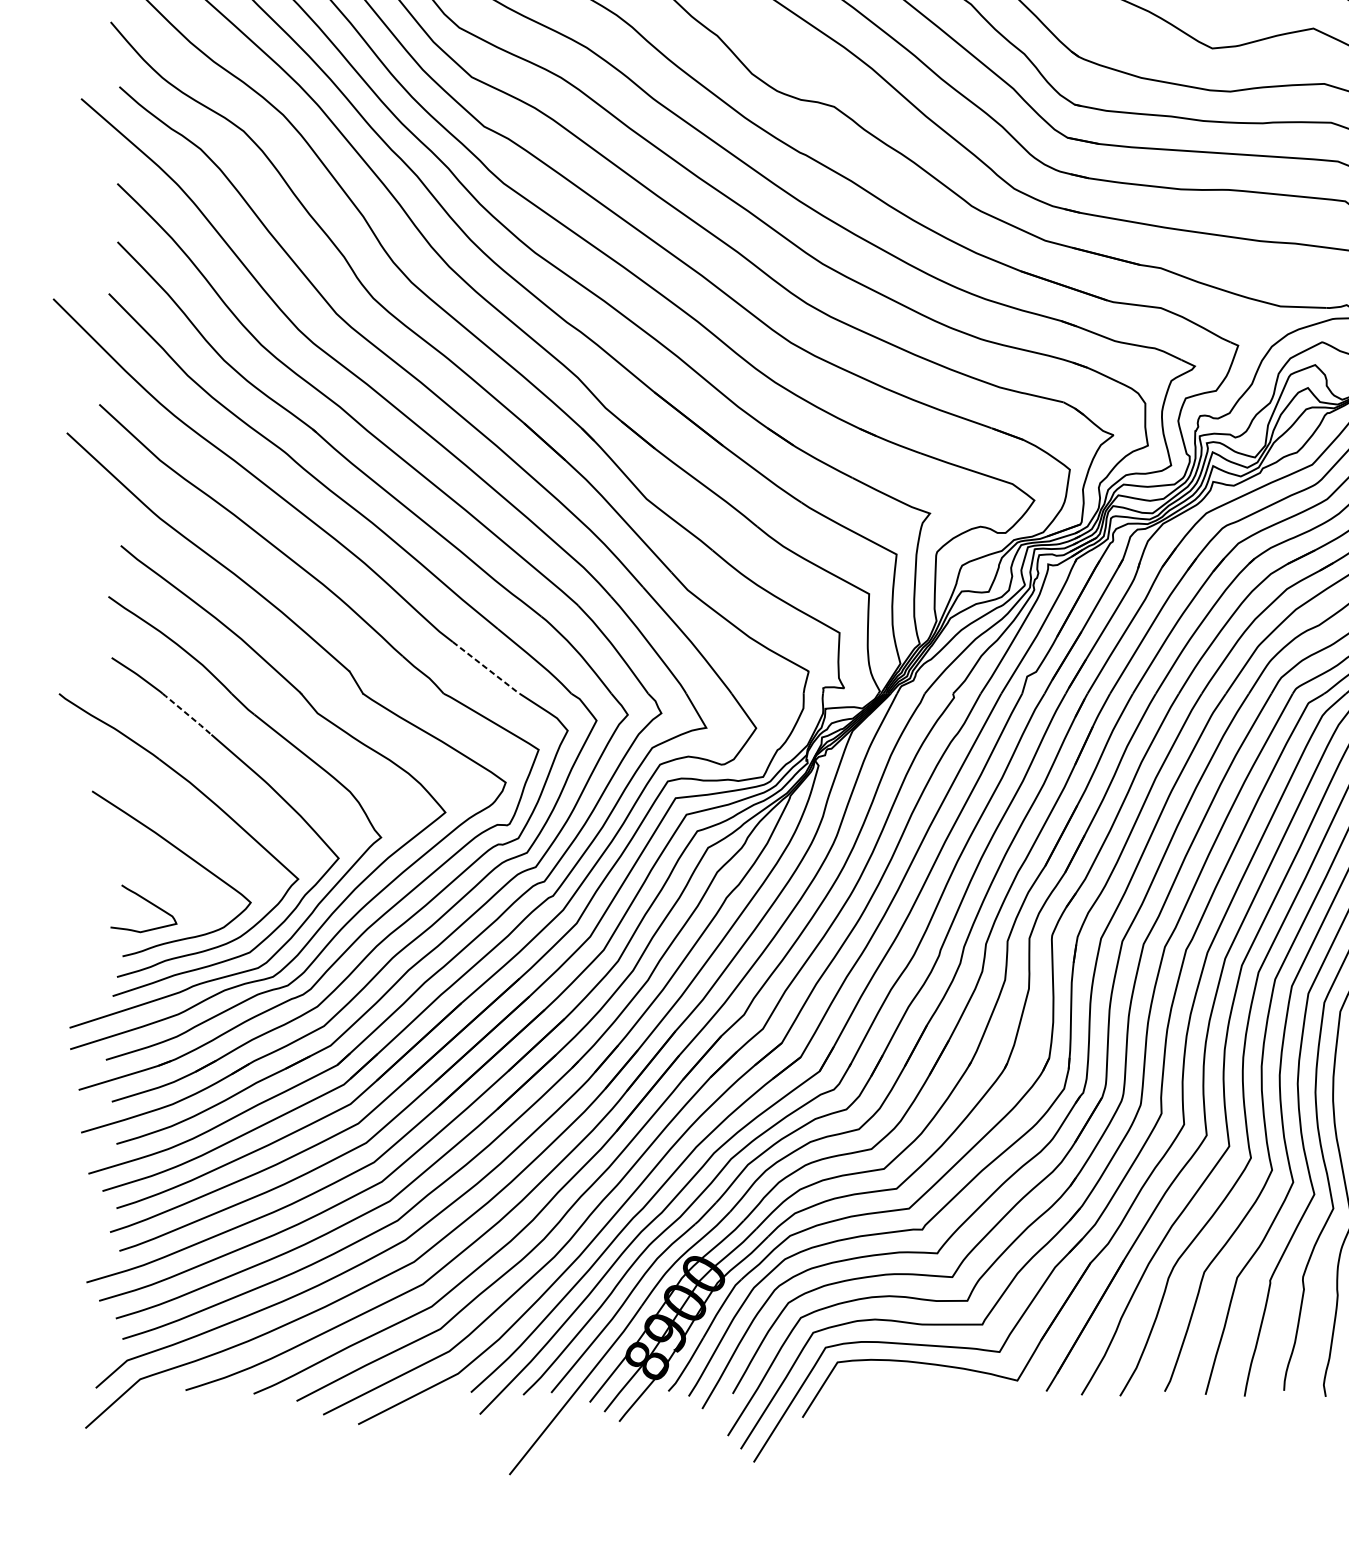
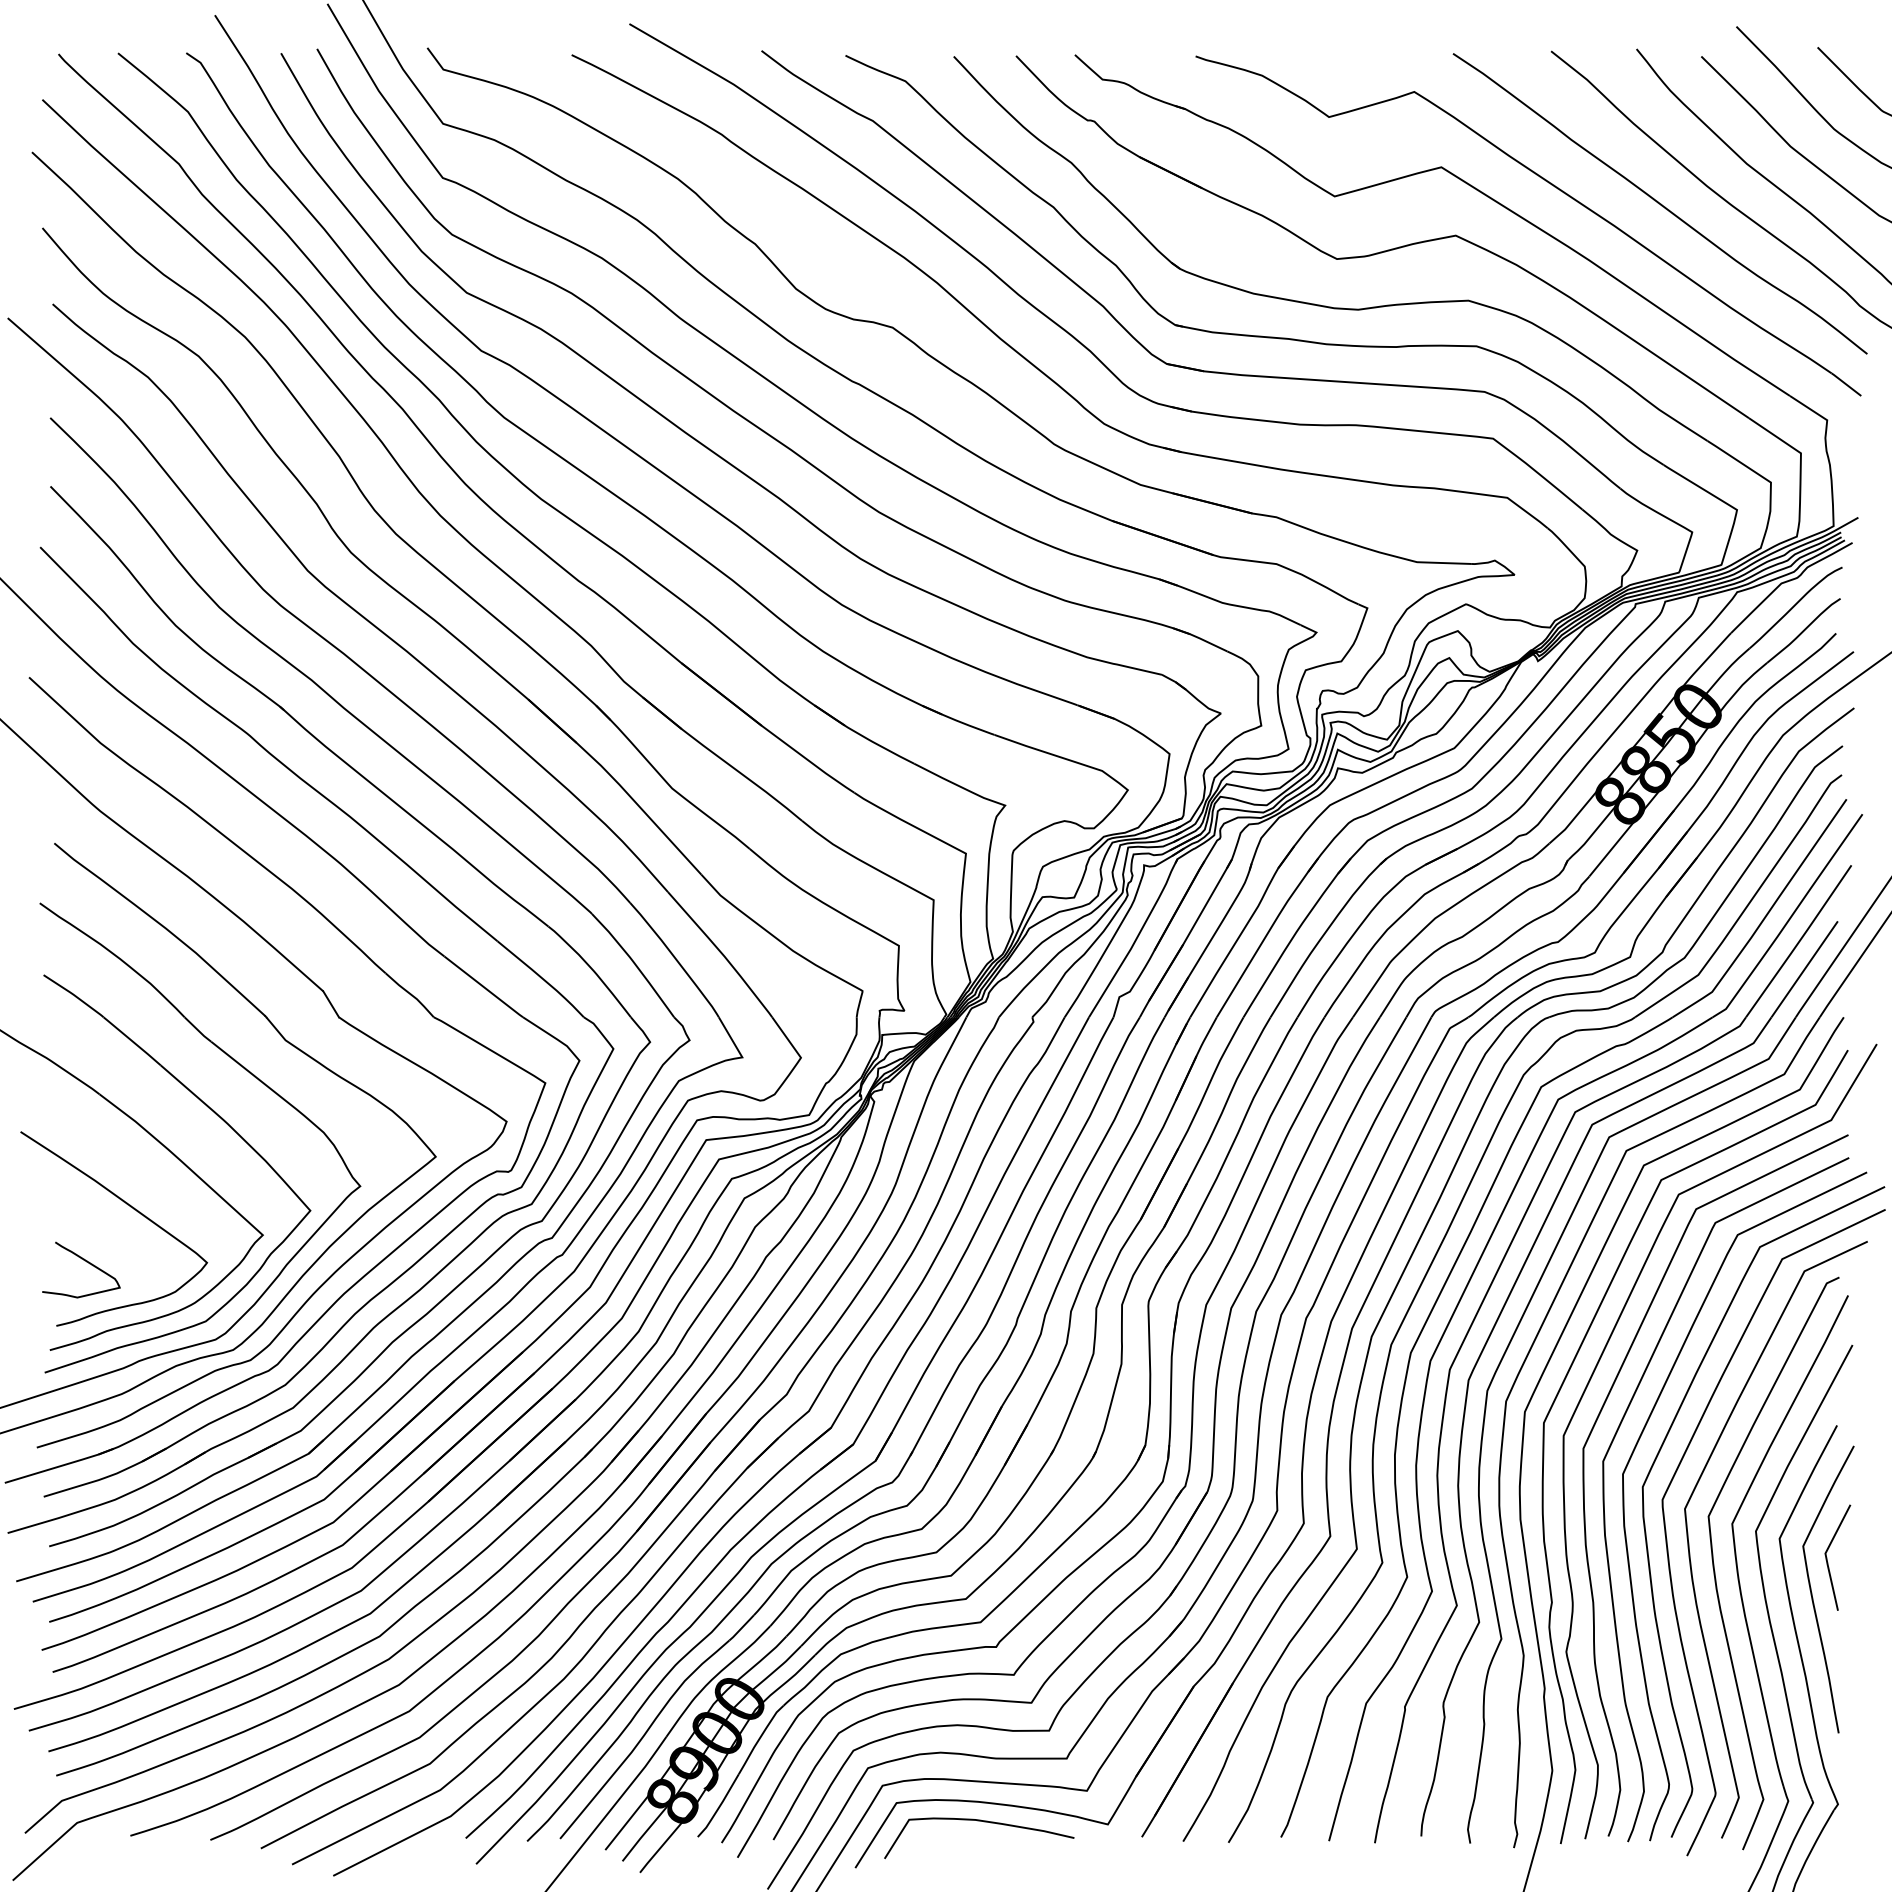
line: (486, 668) -> (484, 987), dashed -> solid
line: (187, 714) -> (132, 1041), dashed -> solid
curve: (912, 1378) -> (984, 1822), added

